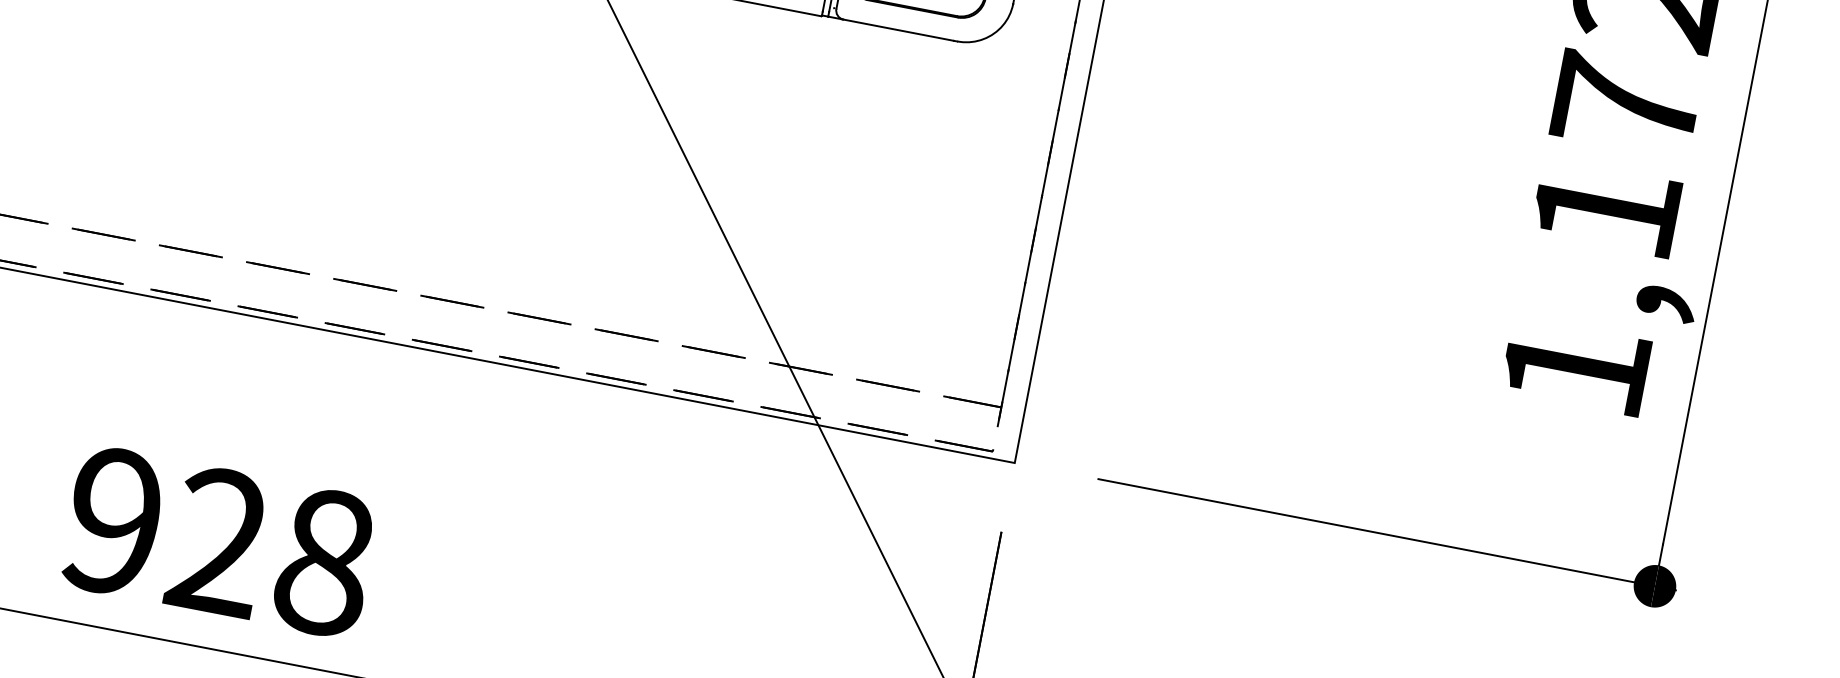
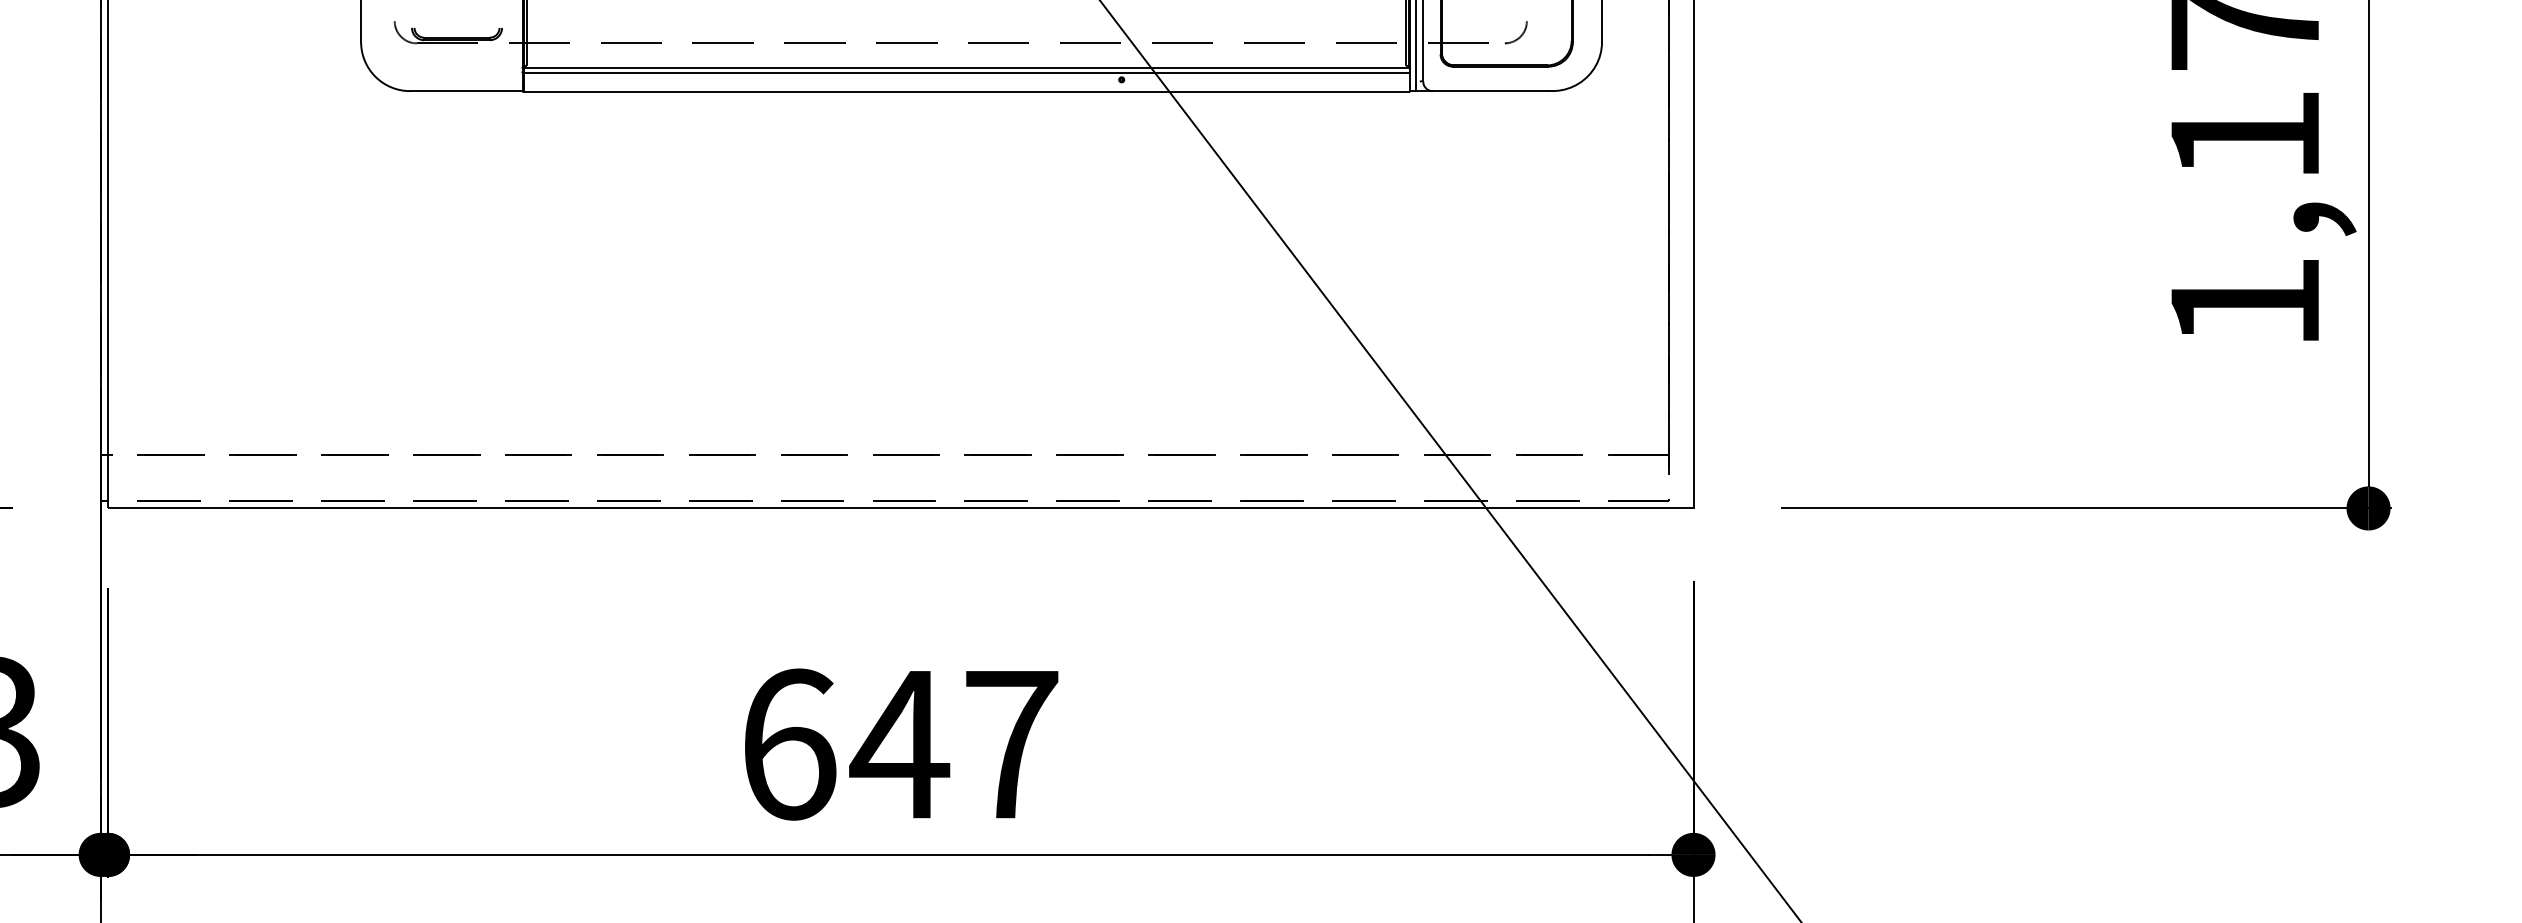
text: (219, 542) -> (900, 744), 928 -> 647

